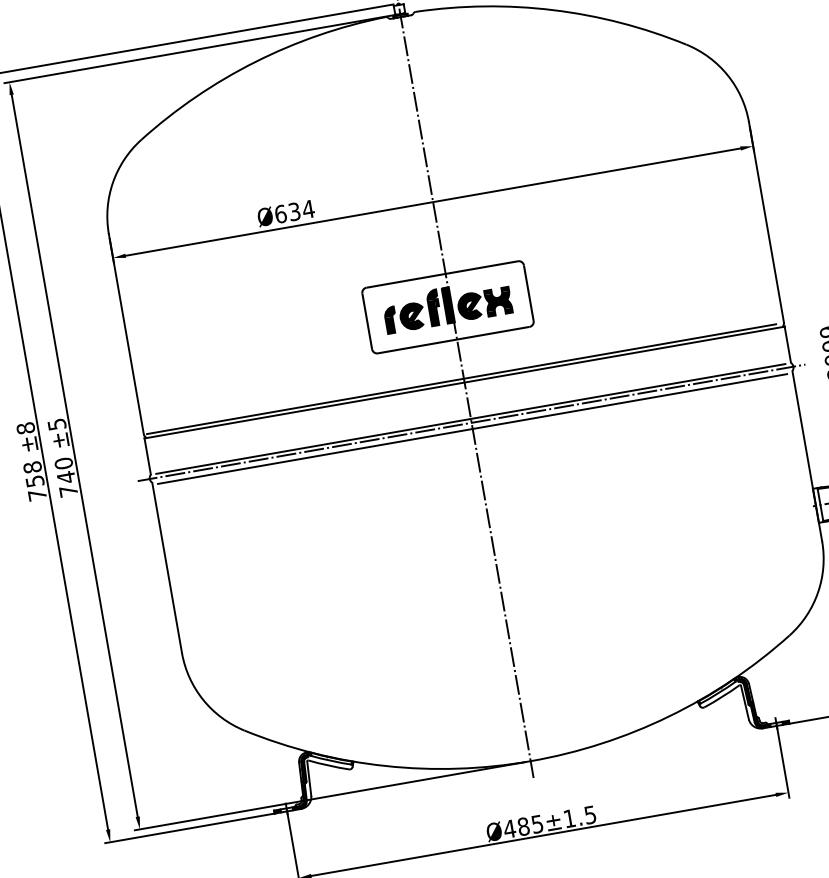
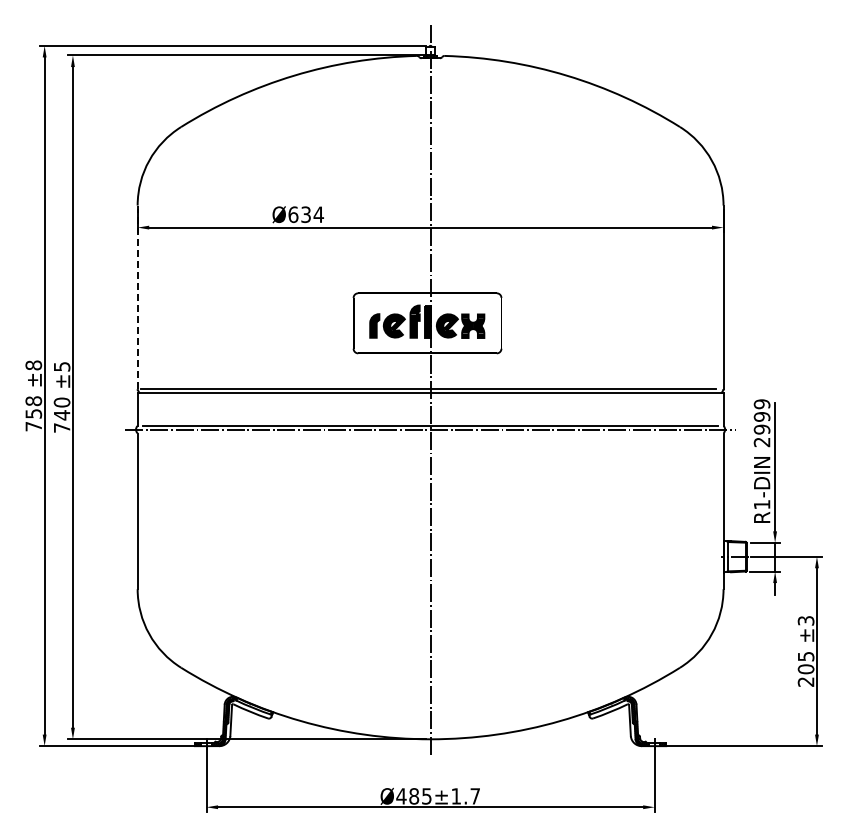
line: (126, 334) -> (137, 297), solid -> dashed
line: (472, 429) -> (430, 435), removed
text: (589, 815) -> (474, 796), ±1.5 -> ±1.7

